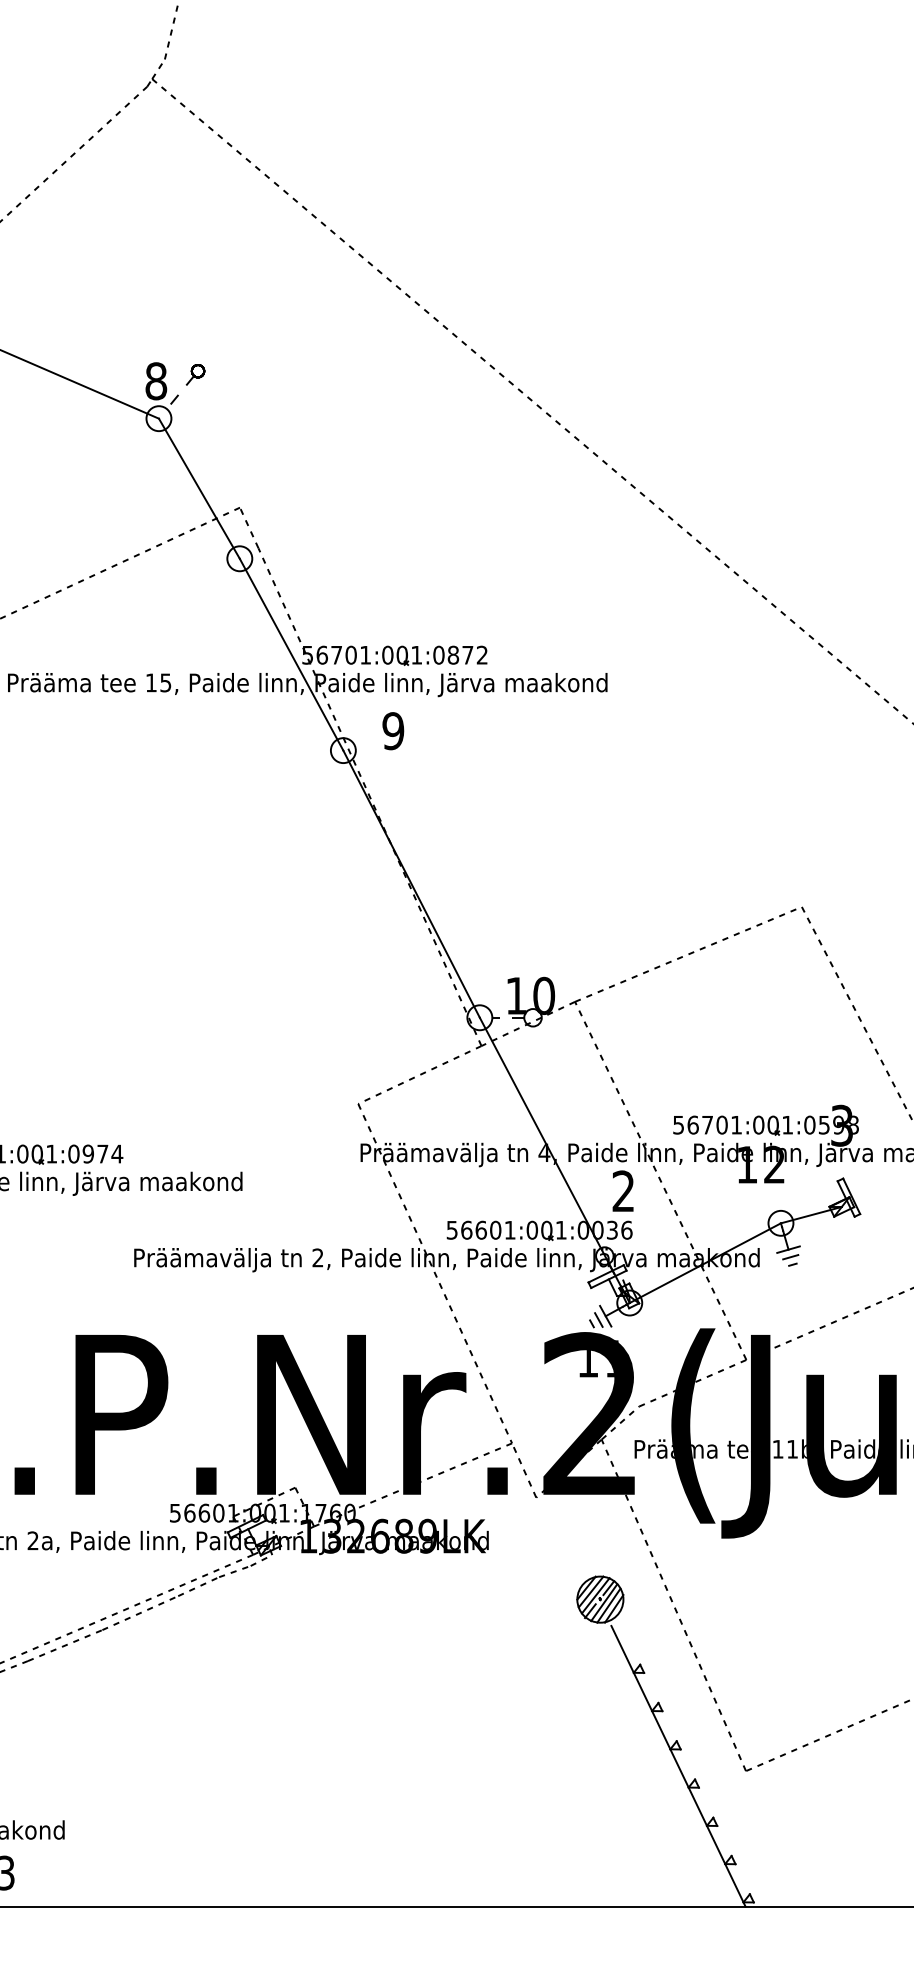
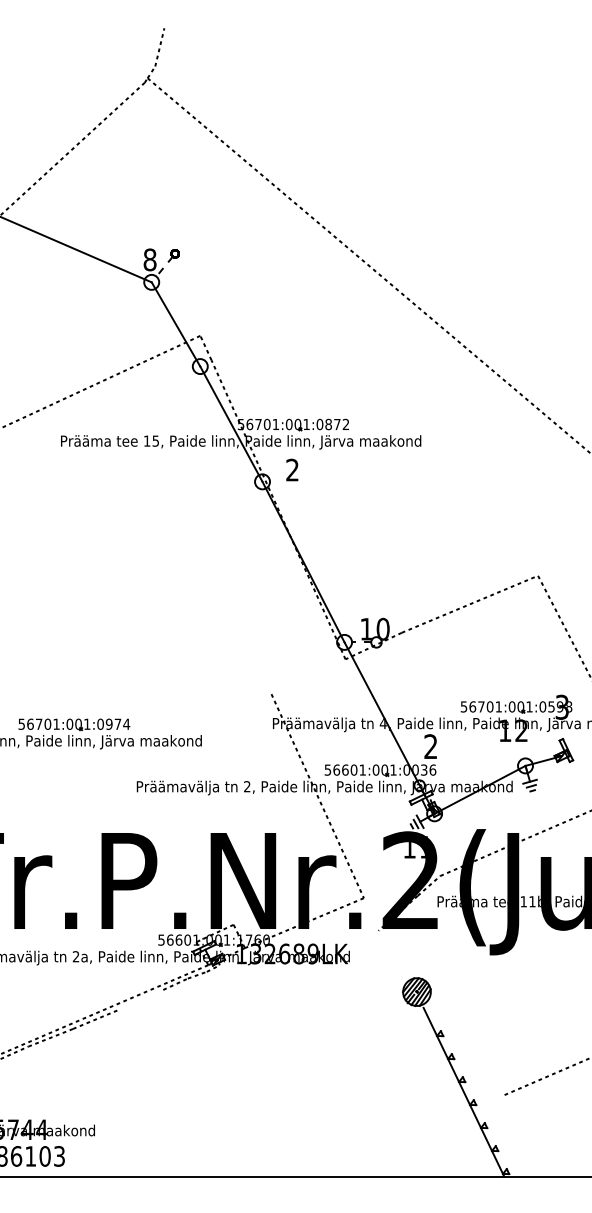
text: (393, 730) -> (292, 469), 9 -> 2
line: (419, 1074) -> (308, 676), removed
line: (659, 1181) -> (452, 740), removed
line: (523, 1470) -> (370, 914), removed
line: (672, 1605) -> (460, 995), removed
line: (140, 1611) -> (140, 999), removed

